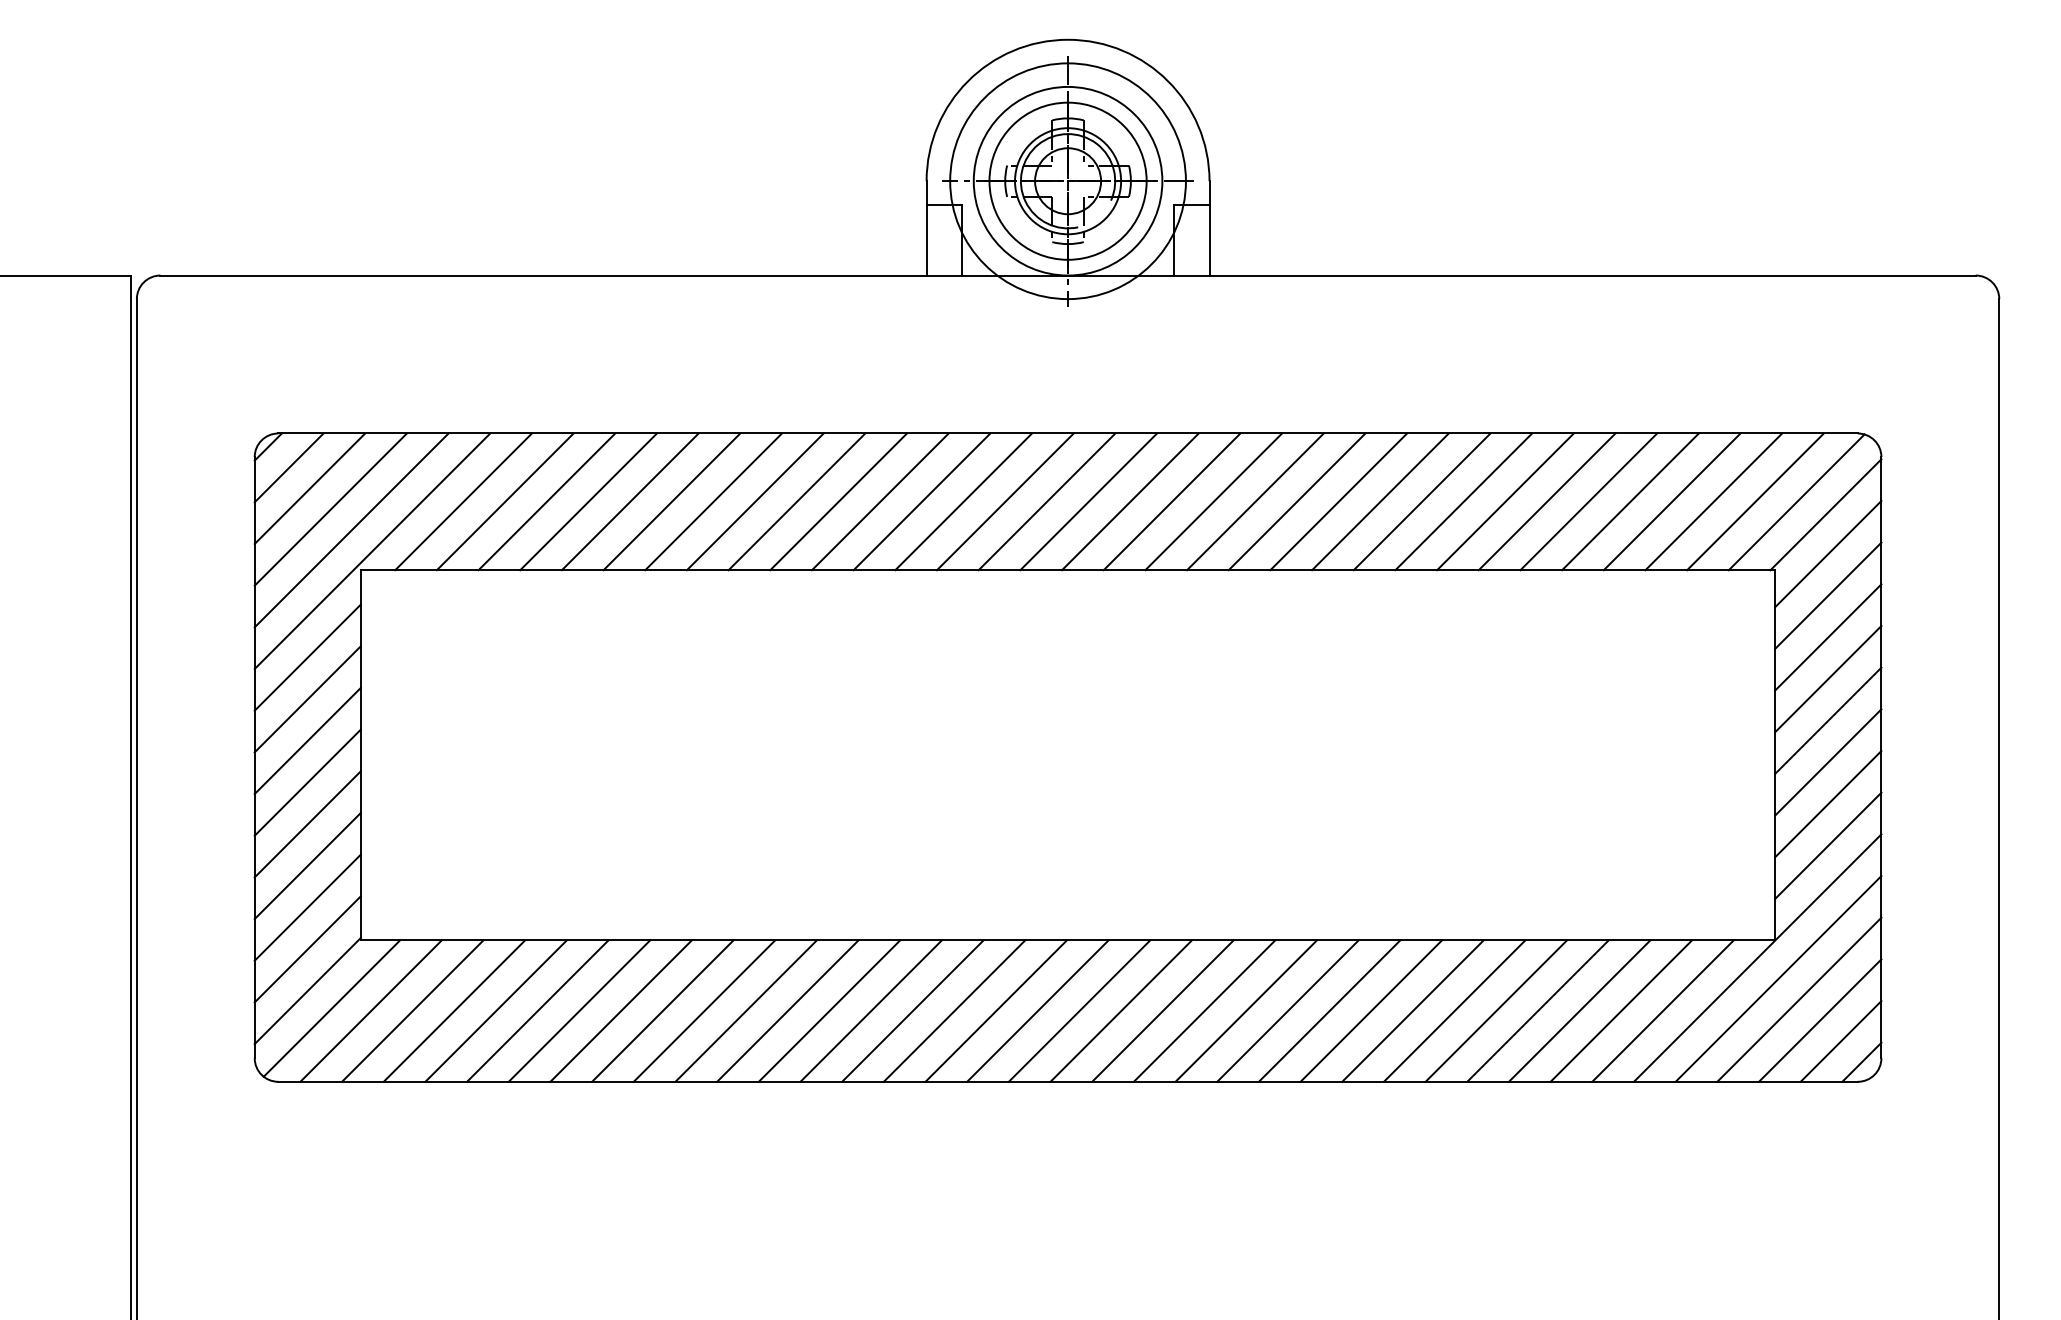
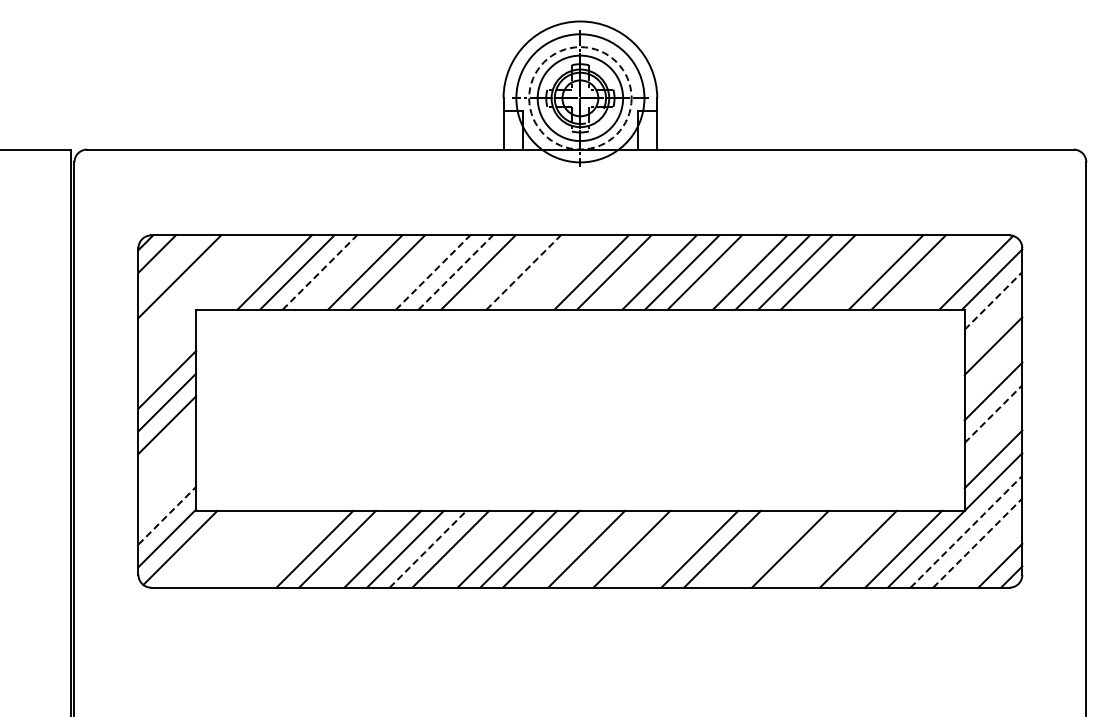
circle: (1068, 181) -> (580, 98), solid -> dashed
line: (309, 488) -> (168, 265), removed
line: (462, 501) -> (251, 272), removed
line: (587, 501) -> (319, 272), solid -> dashed
line: (630, 501) -> (342, 272), removed
line: (755, 501) -> (410, 272), removed
line: (797, 501) -> (433, 272), solid -> dashed
line: (838, 501) -> (455, 272), solid -> dashed
line: (920, 501) -> (500, 272), removed
line: (963, 501) -> (523, 272), solid -> dashed
line: (1005, 501) -> (546, 272), removed
line: (1046, 501) -> (568, 272), removed
line: (1171, 501) -> (636, 272), removed
line: (1338, 501) -> (727, 272), removed
line: (1546, 501) -> (840, 272), removed
line: (1589, 501) -> (863, 272), removed
line: (1714, 501) -> (931, 272), removed
line: (1754, 501) -> (953, 272), removed
line: (350, 529) -> (190, 287), removed
line: (372, 551) -> (202, 299), removed
line: (1828, 553) -> (993, 300), solid -> dashed
line: (1828, 595) -> (993, 323), removed
line: (308, 658) -> (167, 357), removed
line: (1828, 678) -> (993, 368), removed
line: (1828, 763) -> (993, 414), solid -> dashed
line: (1828, 803) -> (993, 436), removed
line: (308, 823) -> (167, 447), removed
line: (308, 866) -> (167, 470), removed
line: (308, 906) -> (167, 492), removed
line: (308, 948) -> (167, 515), solid -> dashed
line: (1778, 978) -> (966, 531), solid -> dashed
line: (1800, 998) -> (978, 542), solid -> dashed
line: (370, 1009) -> (201, 548), removed
line: (411, 1009) -> (223, 548), removed
line: (453, 1009) -> (246, 548), removed
line: (495, 1009) -> (269, 548), removed
line: (536, 1009) -> (291, 548), removed
line: (661, 1009) -> (359, 548), removed
line: (788, 1009) -> (428, 548), solid -> dashed
line: (871, 1009) -> (473, 548), removed
line: (1036, 1009) -> (563, 548), removed
line: (1119, 1009) -> (608, 548), removed
line: (1204, 1009) -> (654, 548), removed
line: (1244, 1009) -> (676, 548), removed
line: (1370, 1009) -> (744, 548), removed
line: (1412, 1009) -> (767, 548), removed
line: (1495, 1009) -> (812, 548), removed
line: (1537, 1009) -> (835, 548), removed
line: (1620, 1009) -> (880, 548), removed
line: (1819, 1020) -> (988, 554), removed

